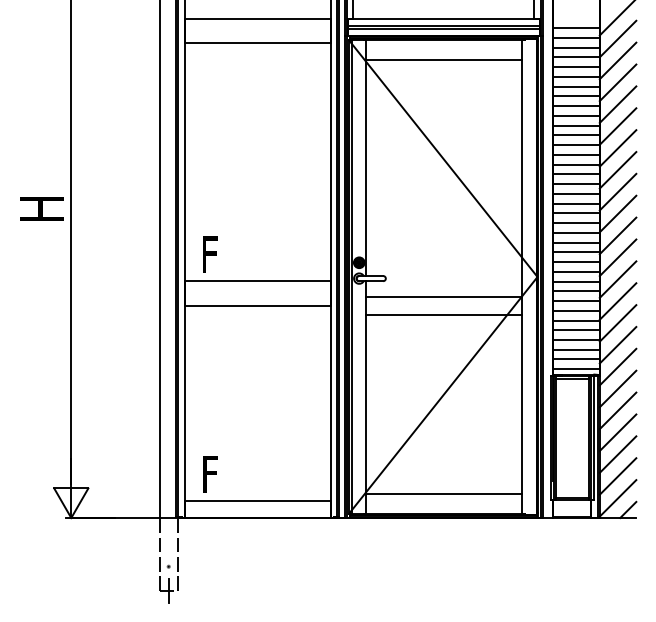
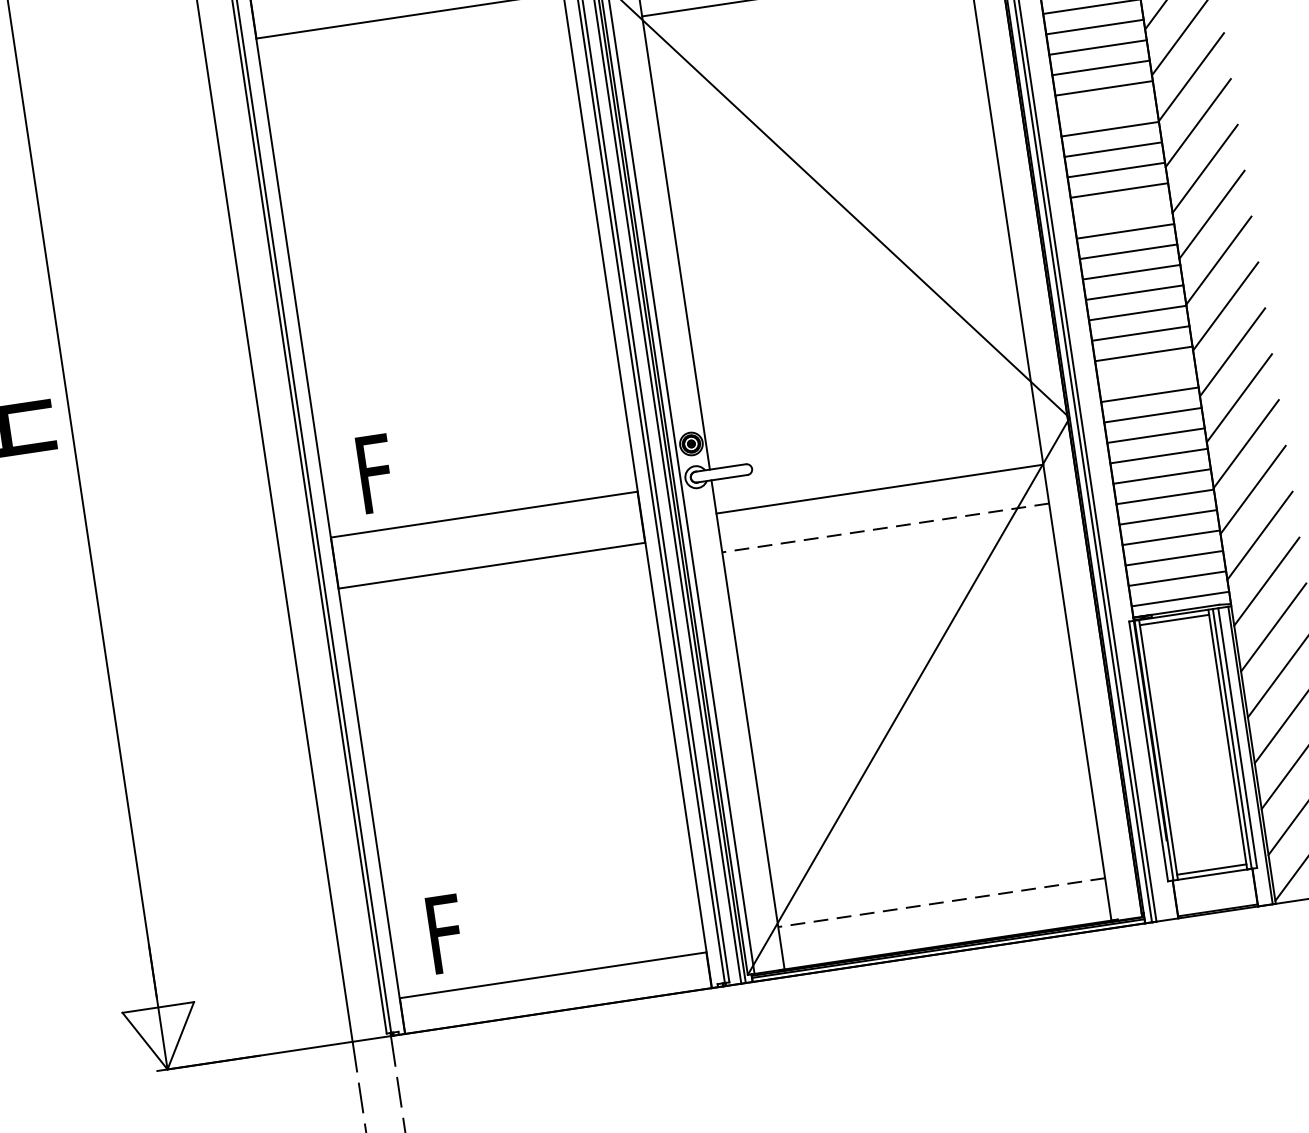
line: (576, 135) -> (1107, 108), removed
line: (576, 184) -> (1122, 211), removed
line: (576, 262) -> (1146, 375), removed
line: (444, 315) -> (886, 527), solid -> dashed
line: (444, 494) -> (942, 903), solid -> dashed

